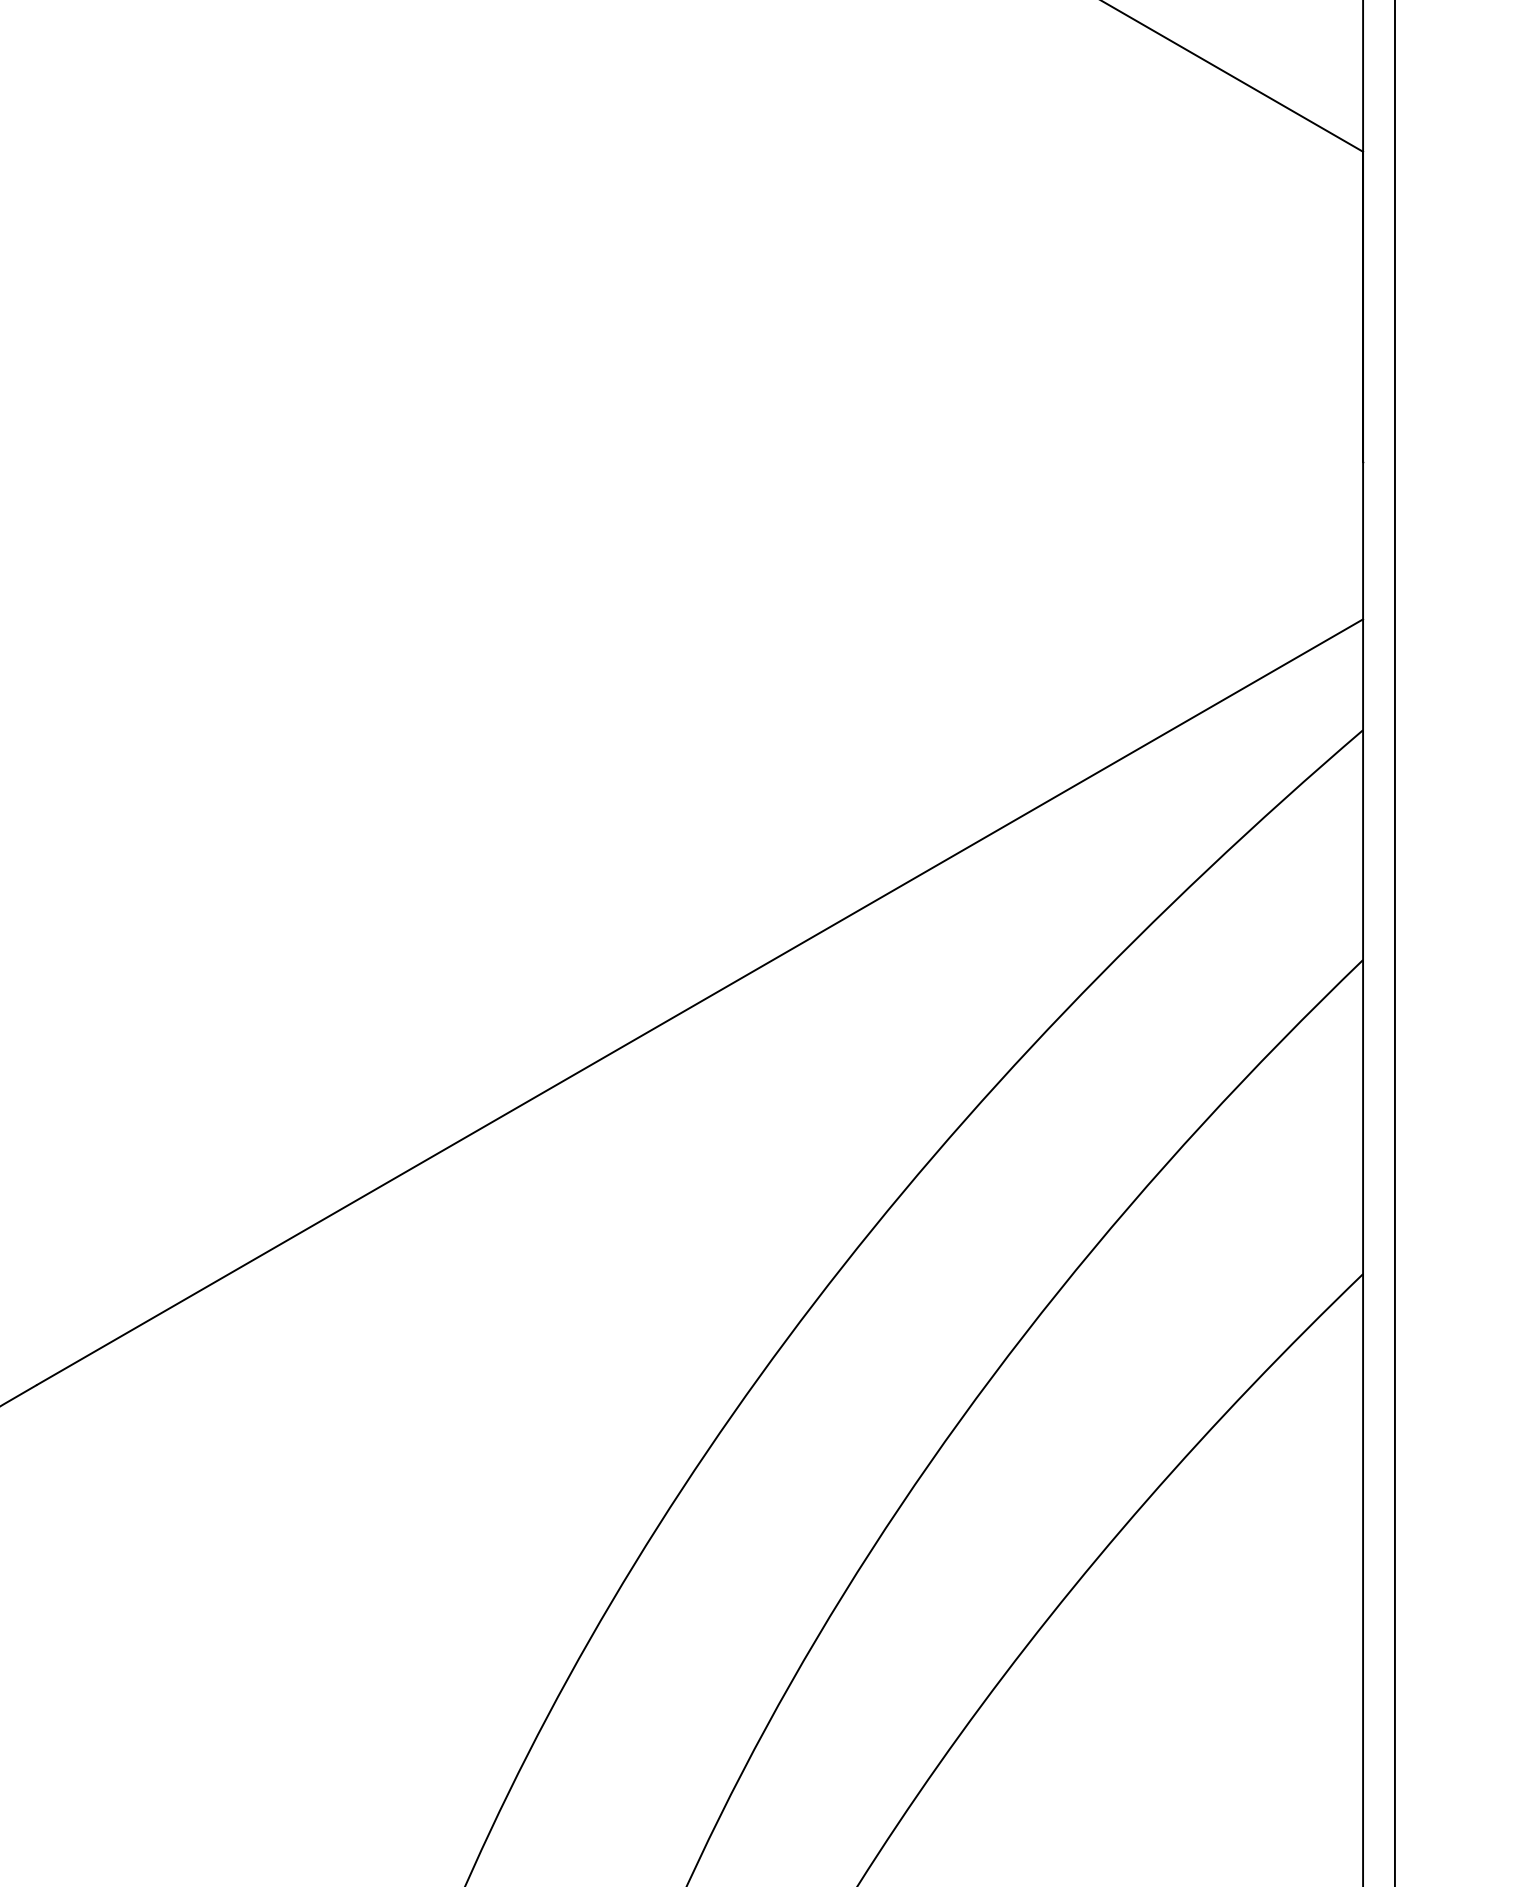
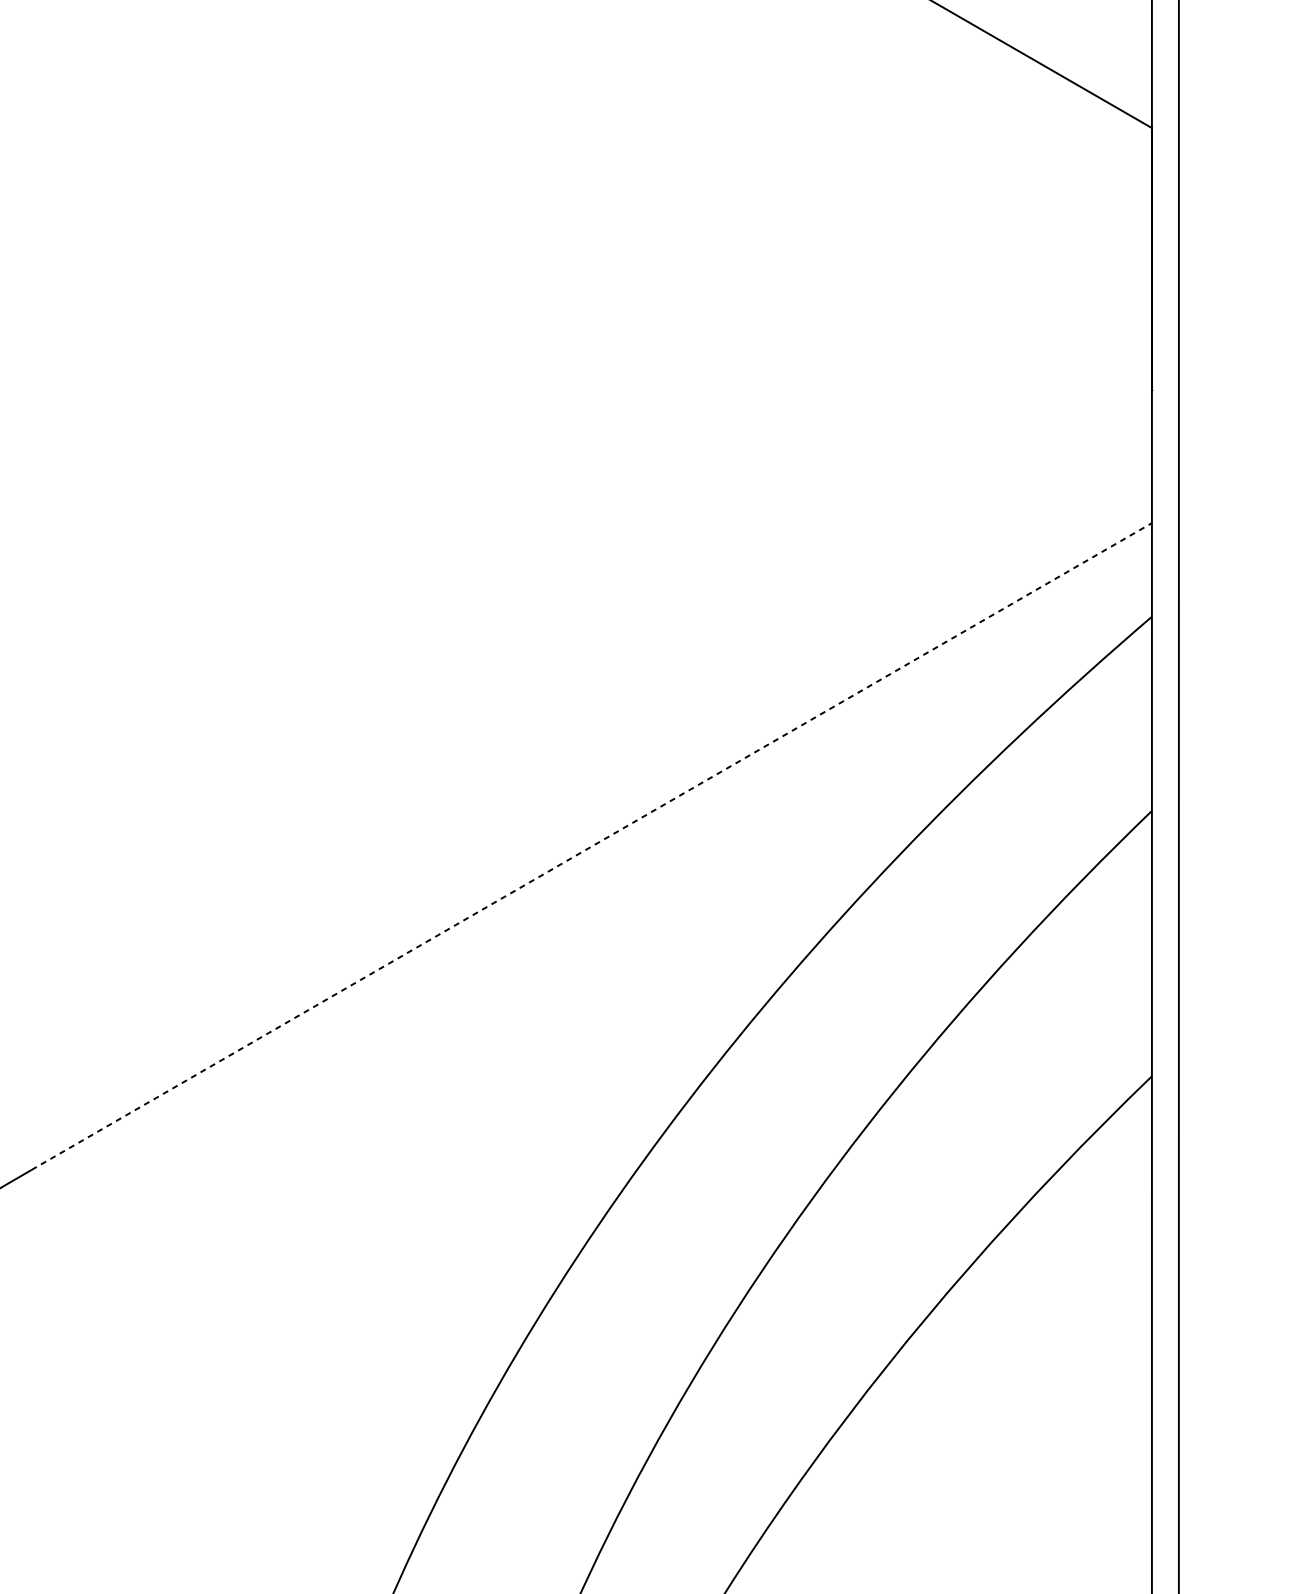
line: (700, 1002) -> (592, 846), solid -> dashed

